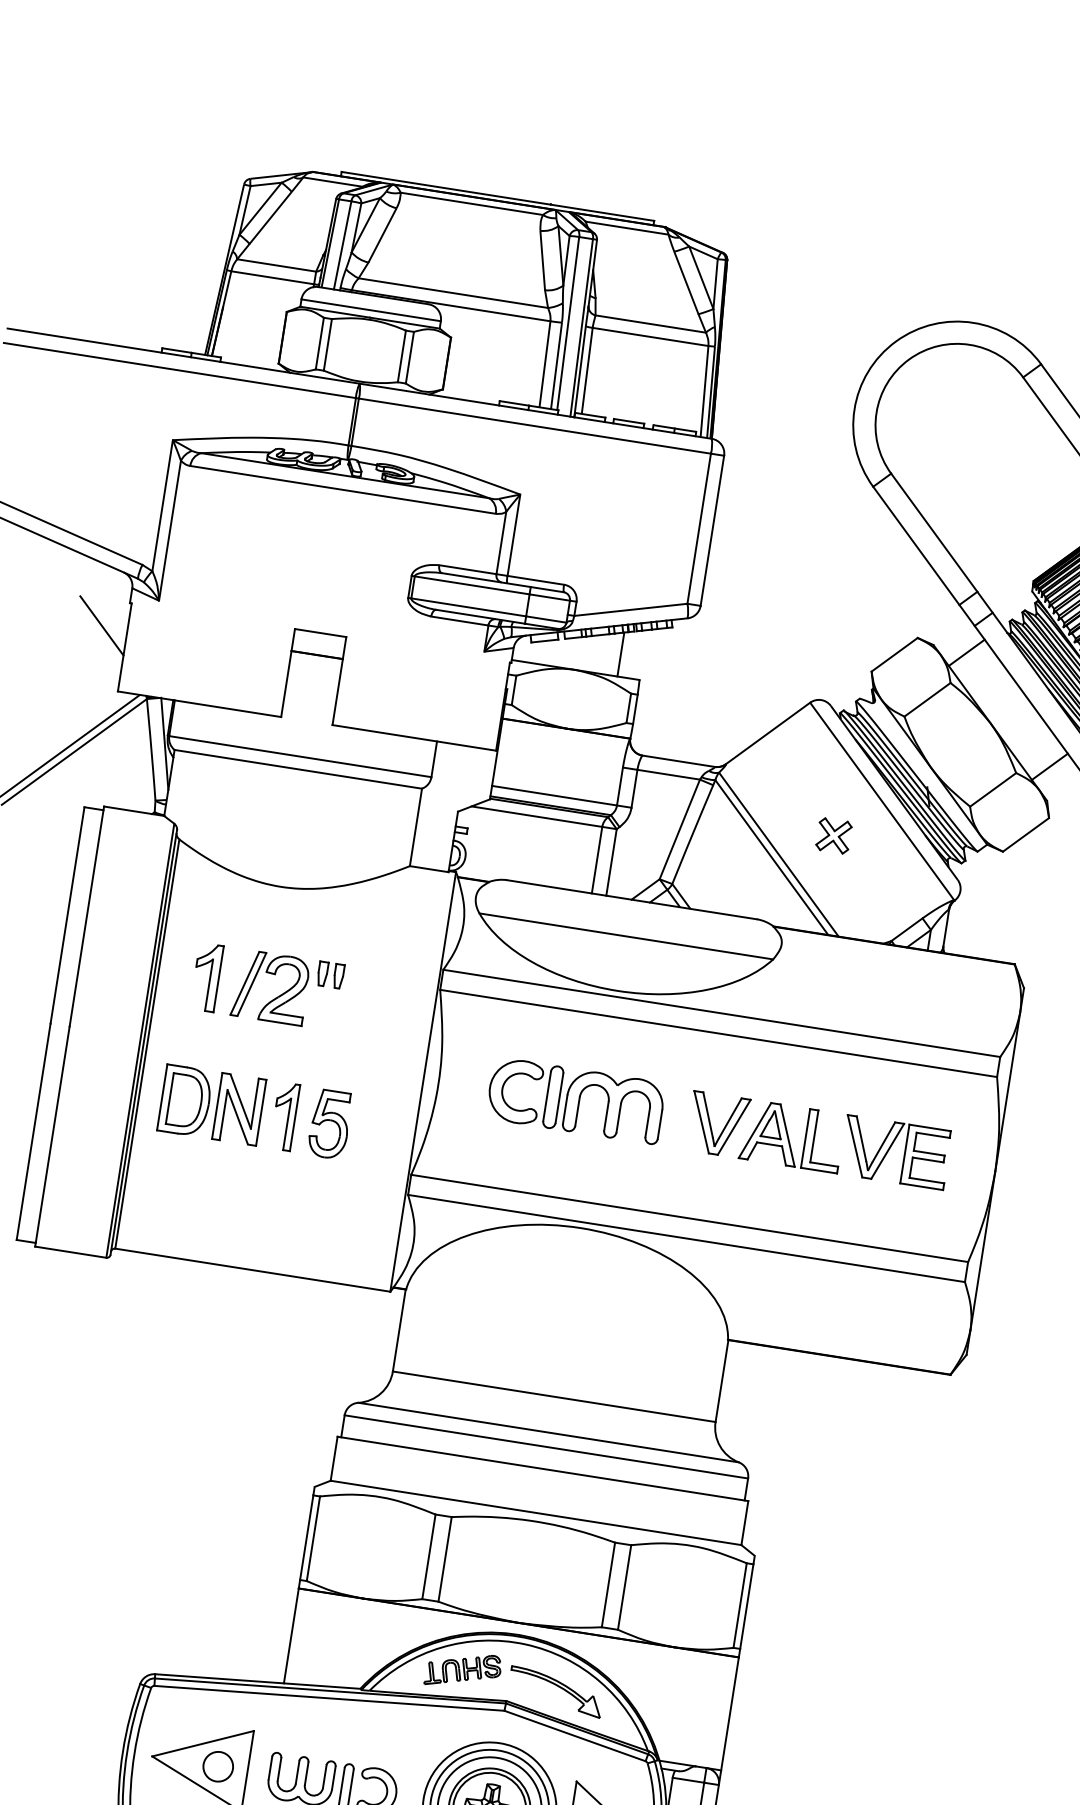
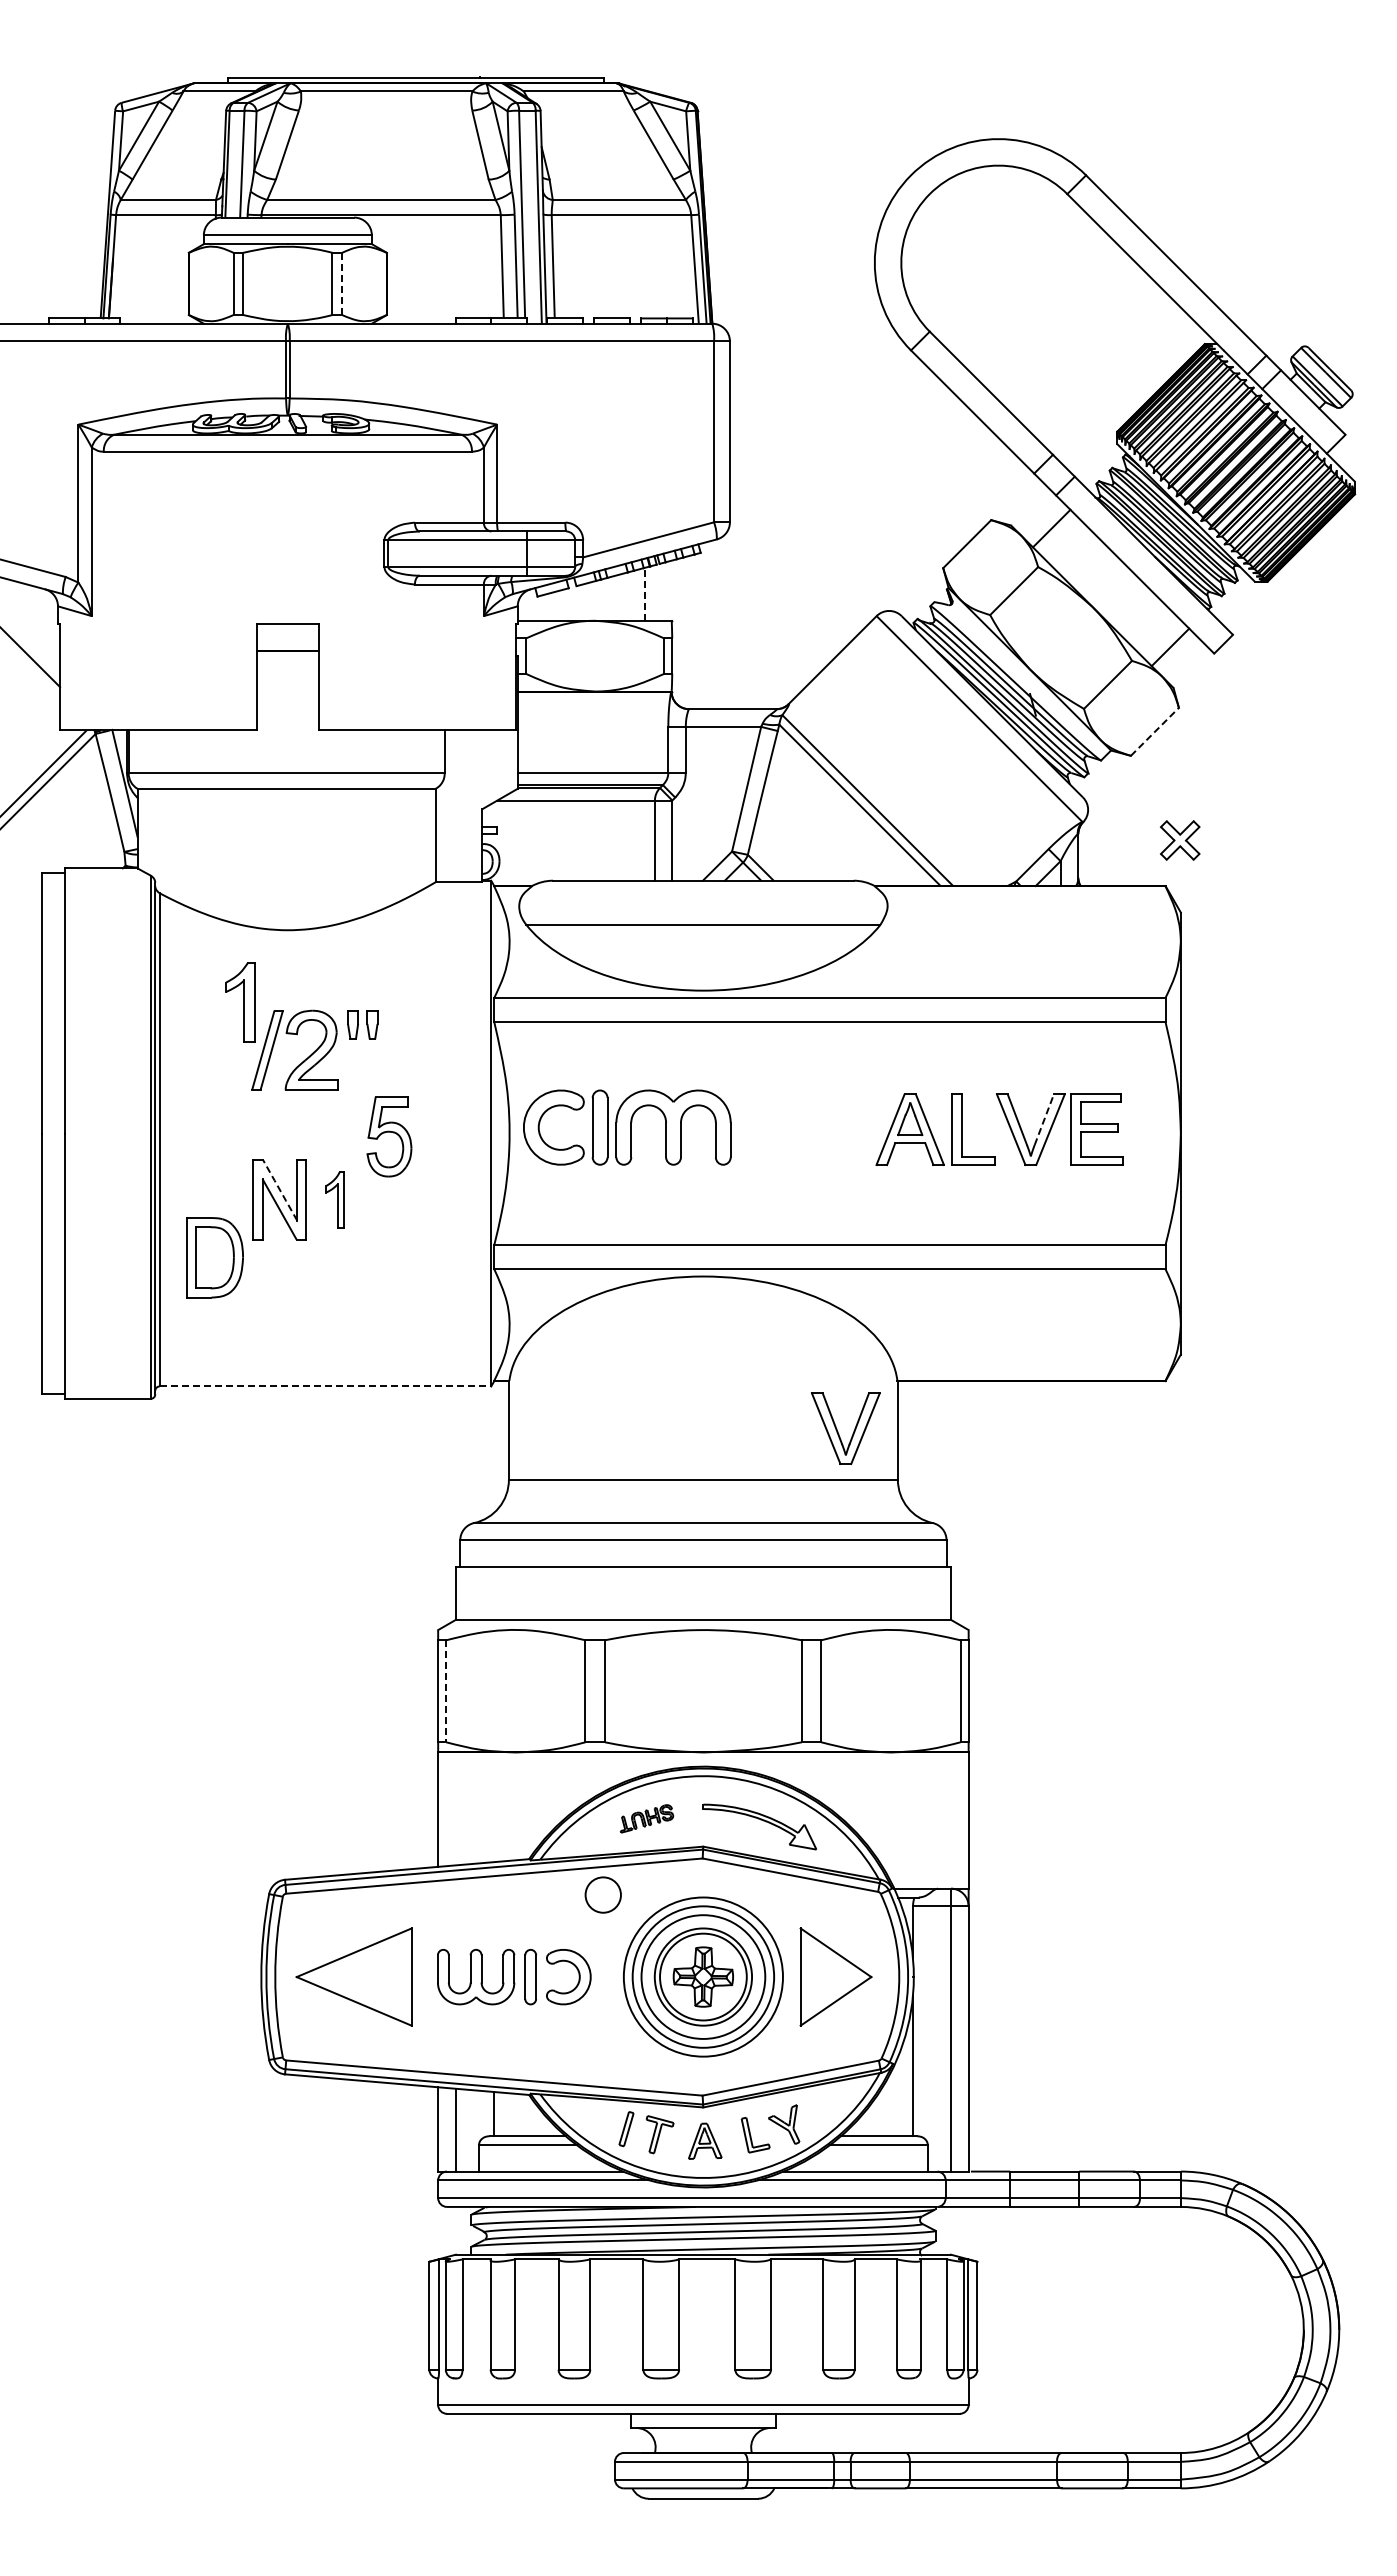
line: (410, 357) -> (342, 283), solid -> dashed
line: (621, 653) -> (645, 593), solid -> dashed
line: (1025, 834) -> (1154, 731), solid -> dashed
part: (834, 836) -> (1180, 840), moved
part: (206, 977) -> (240, 1002), moved
part: (185, 1100) -> (214, 1257), moved
line: (240, 1100) -> (279, 1189), solid -> dashed
part: (576, 1100) -> (627, 1127), moved
part: (284, 1116) -> (334, 1199), size x0.7
part: (330, 1124) -> (389, 1136), moved
part: (711, 1126) -> (838, 1431), moved
line: (884, 1142) -> (1044, 1119), solid -> dashed
line: (252, 1270) -> (325, 1386), solid -> dashed
line: (313, 1538) -> (446, 1691), solid -> dashed
part: (463, 1670) -> (646, 1818), size x0.6
circle: (217, 1766) -> (602, 1894), moved

